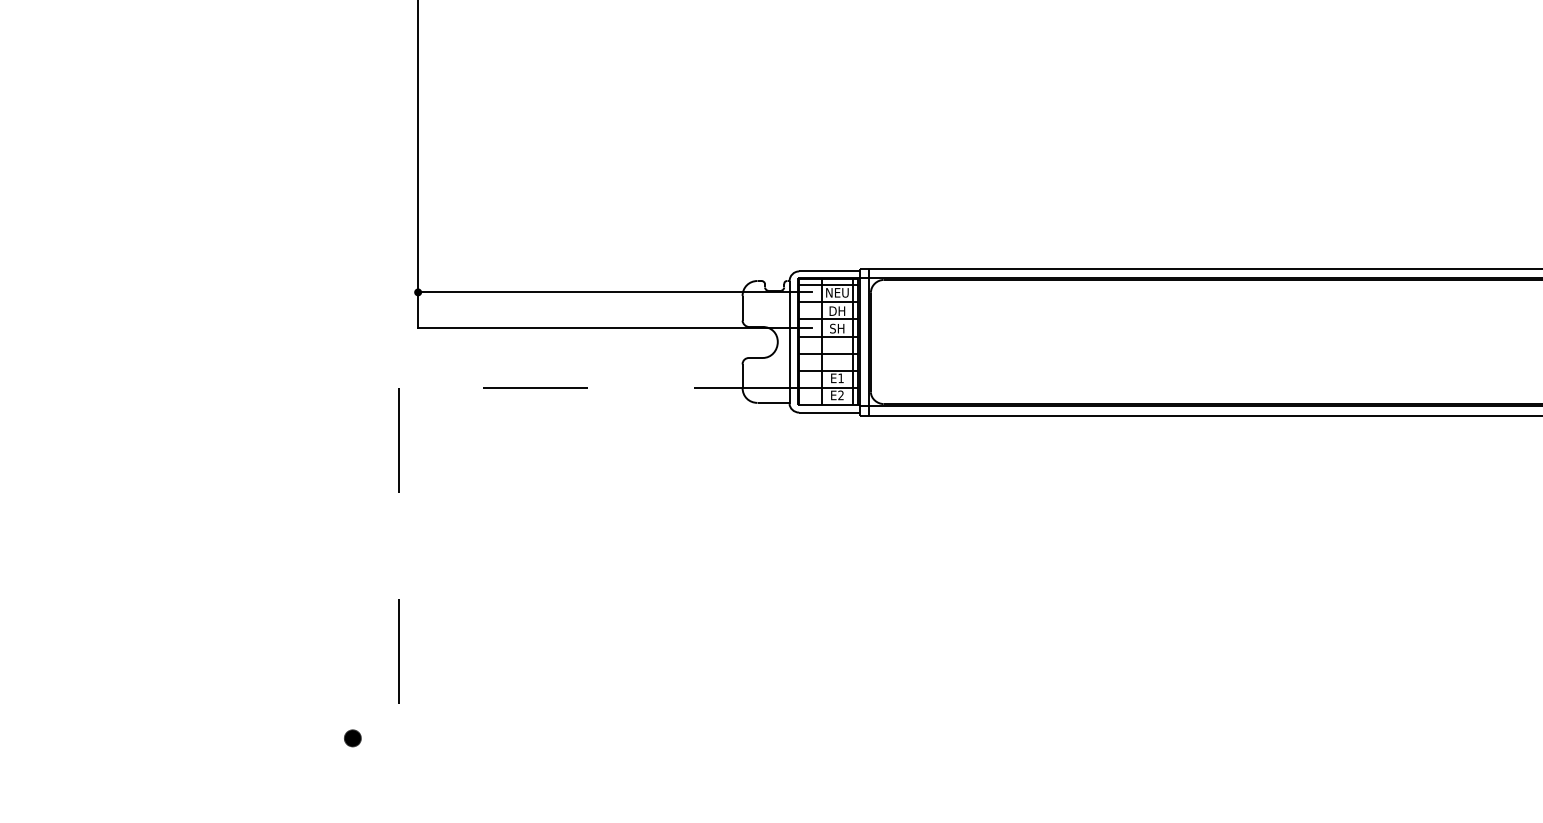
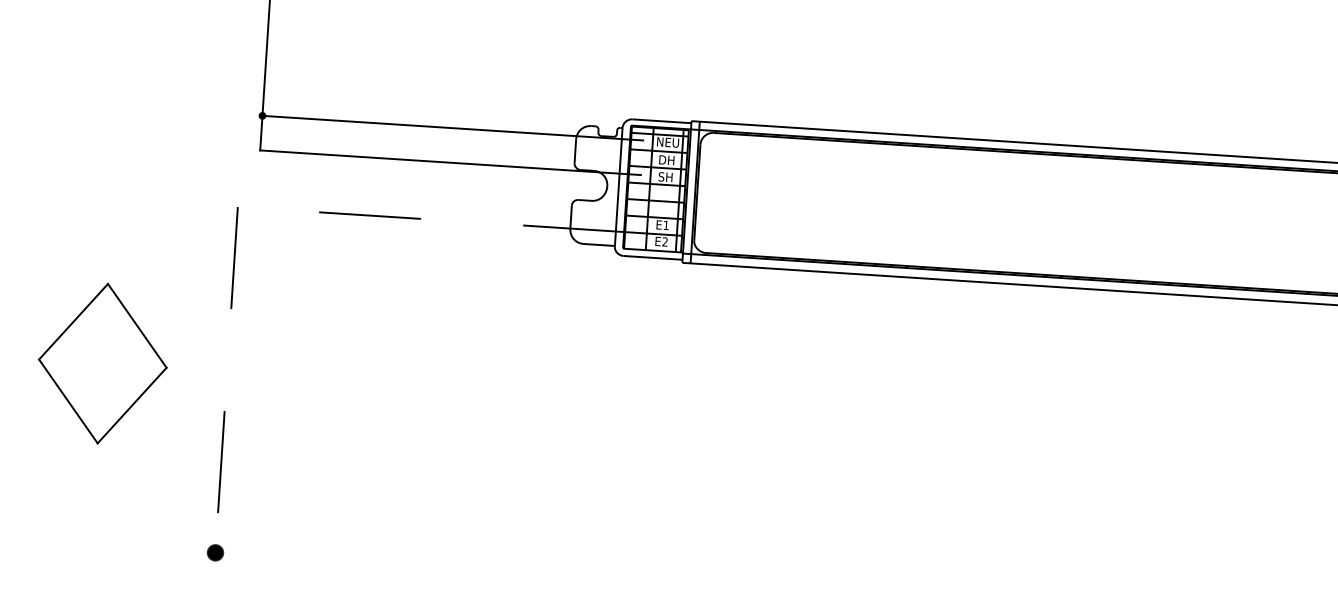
part: (270, 557) -> (103, 363), added
part: (352, 738) -> (215, 552), moved

